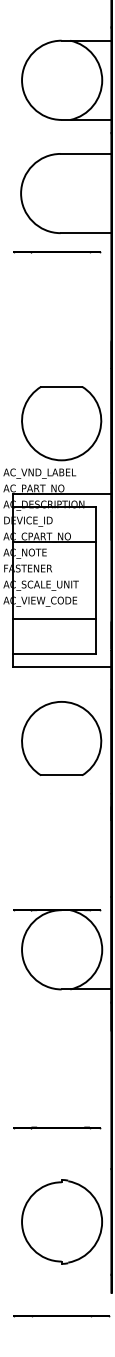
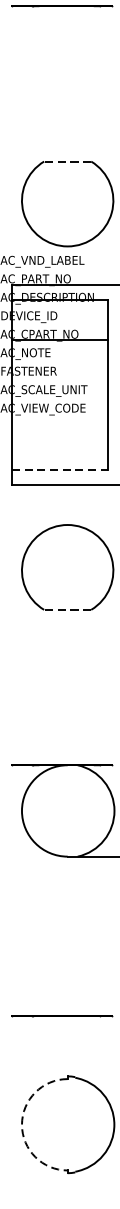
line: (61, 386) -> (67, 161), solid -> dashed
line: (54, 619) -> (59, 429), removed
line: (54, 654) -> (59, 470), solid -> dashed
line: (61, 775) -> (67, 609), solid -> dashed
arc: (22, 1221) -> (22, 1124), solid -> dashed

